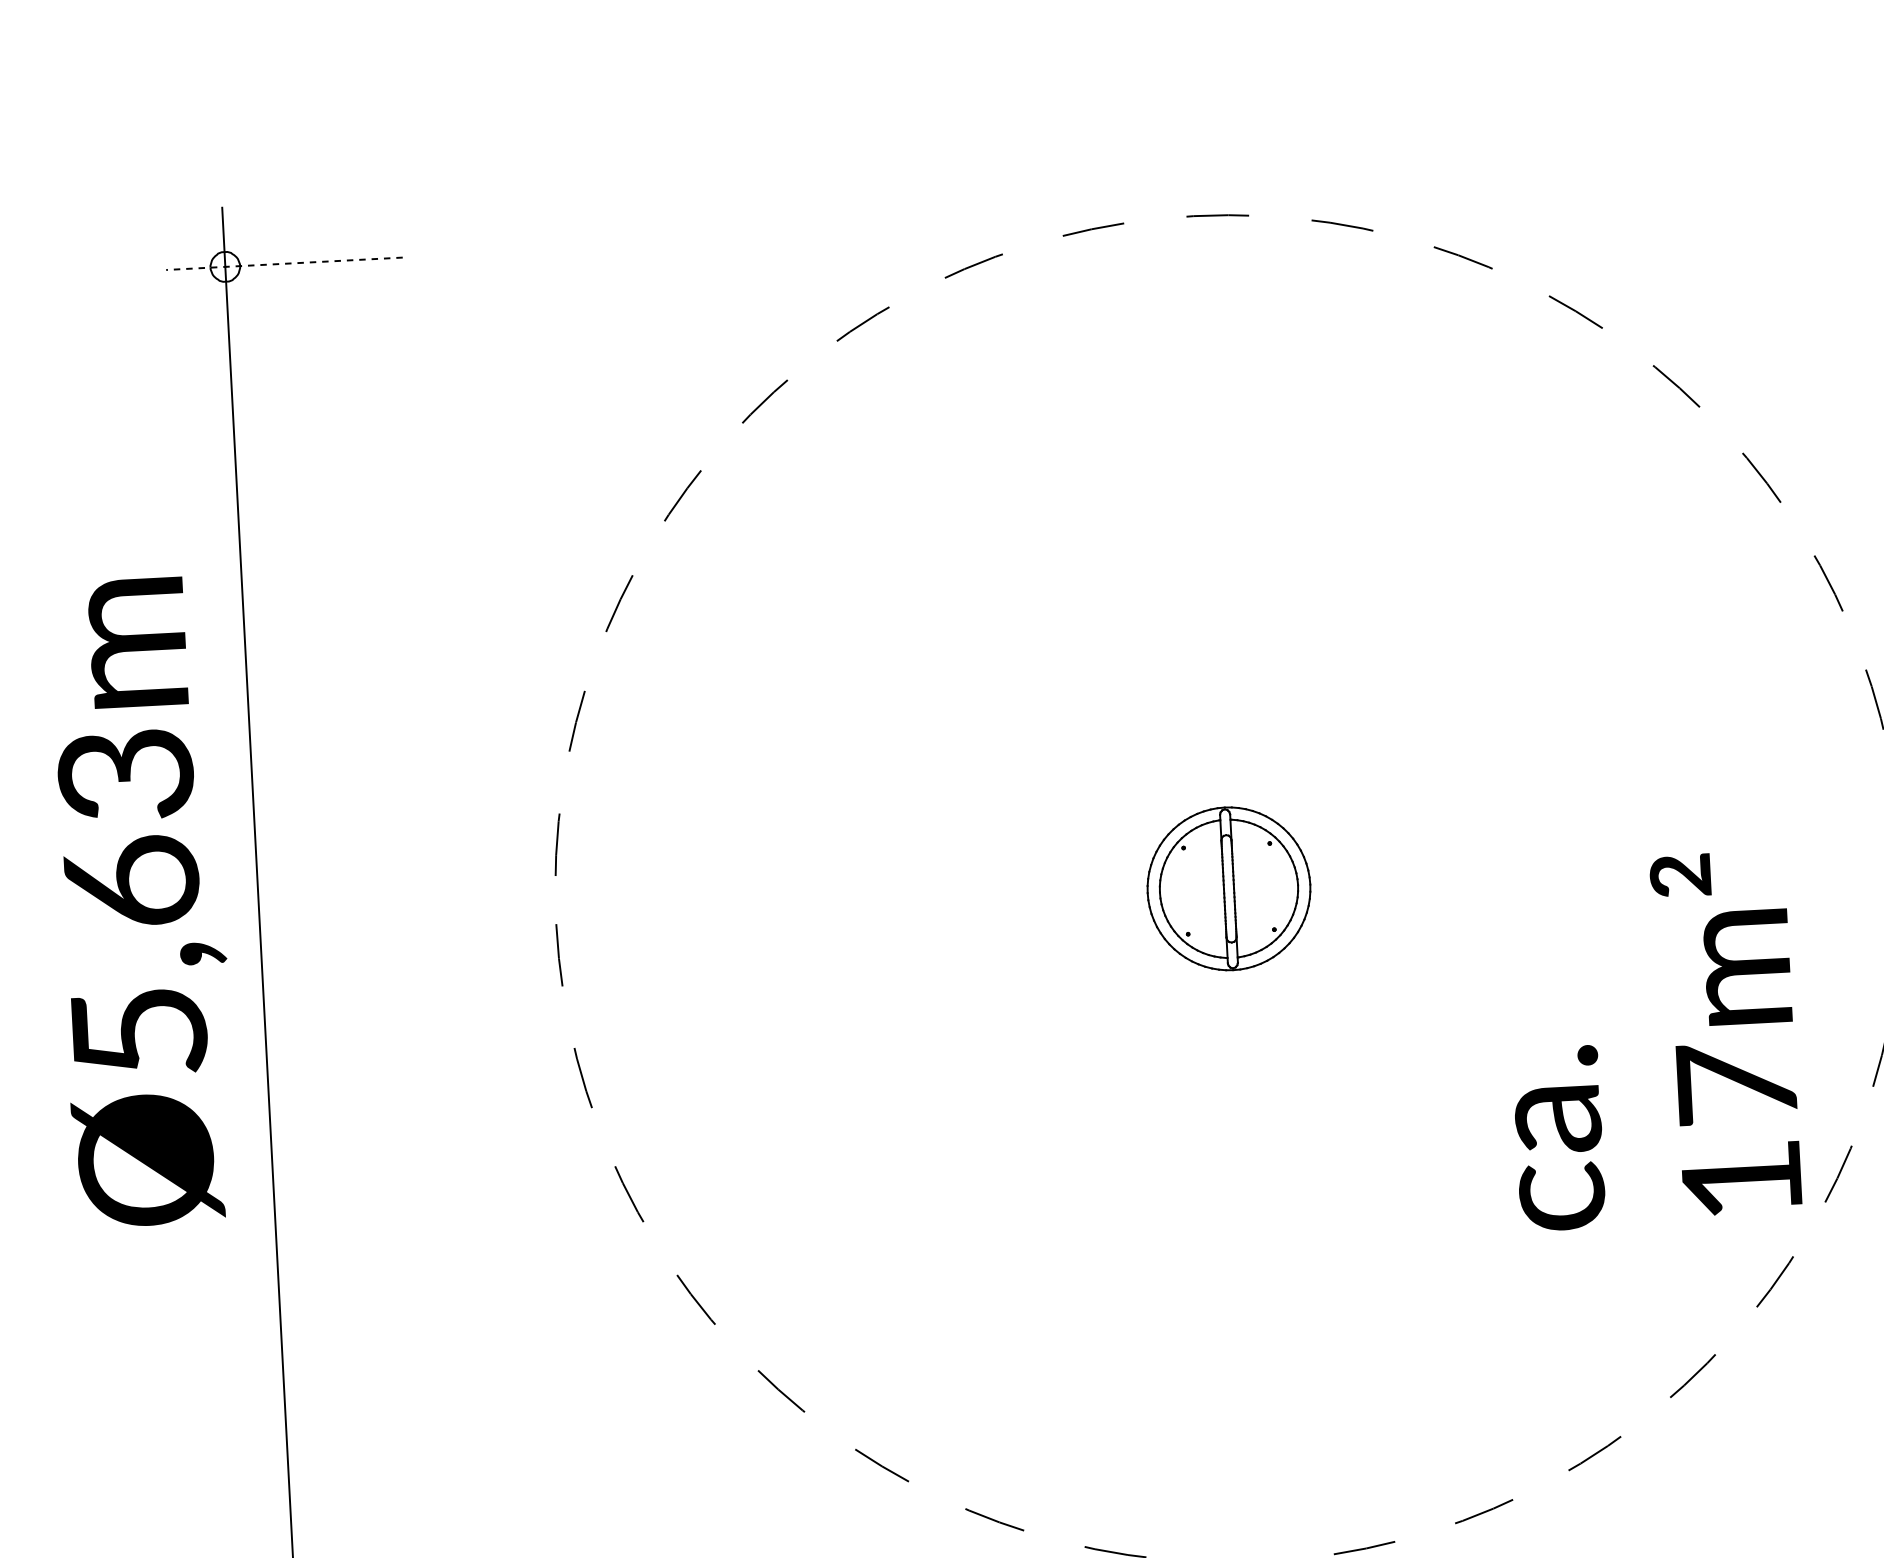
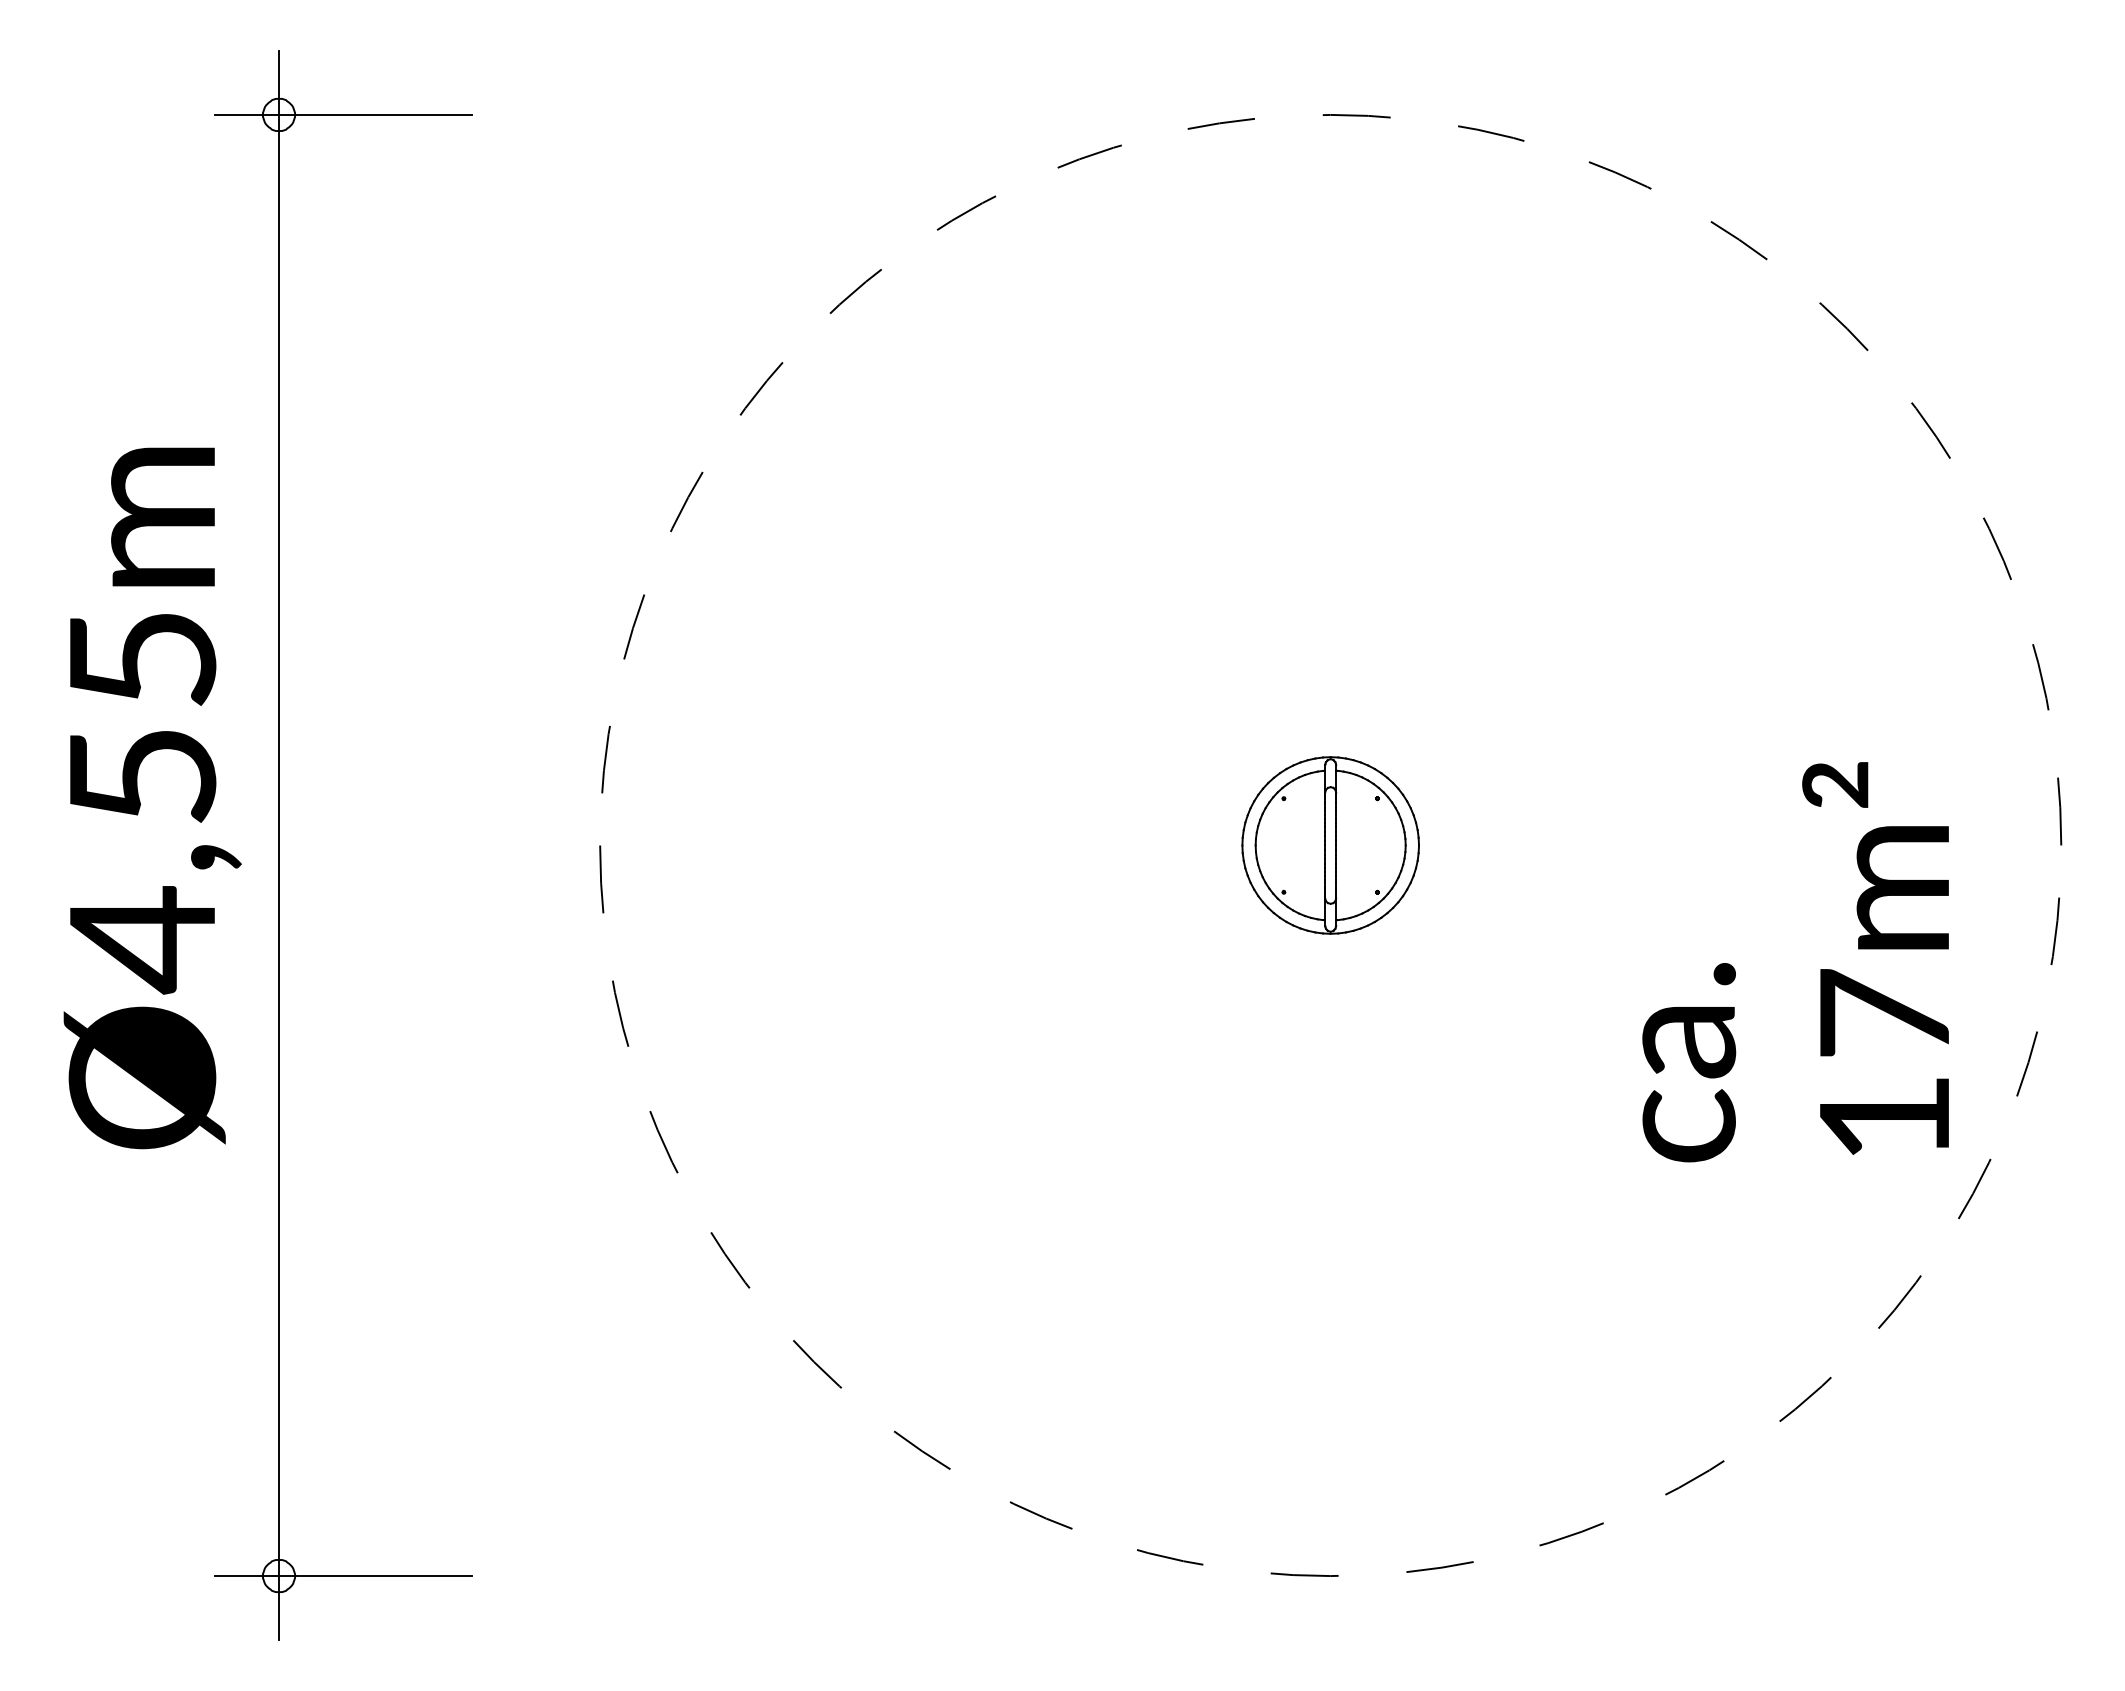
line: (283, 263) -> (342, 114), dashed -> solid
text: (132, 906) -> (142, 802), Ø5,63m -> Ø4,55m
text: (1652, 1041) -> (1795, 962), moved

